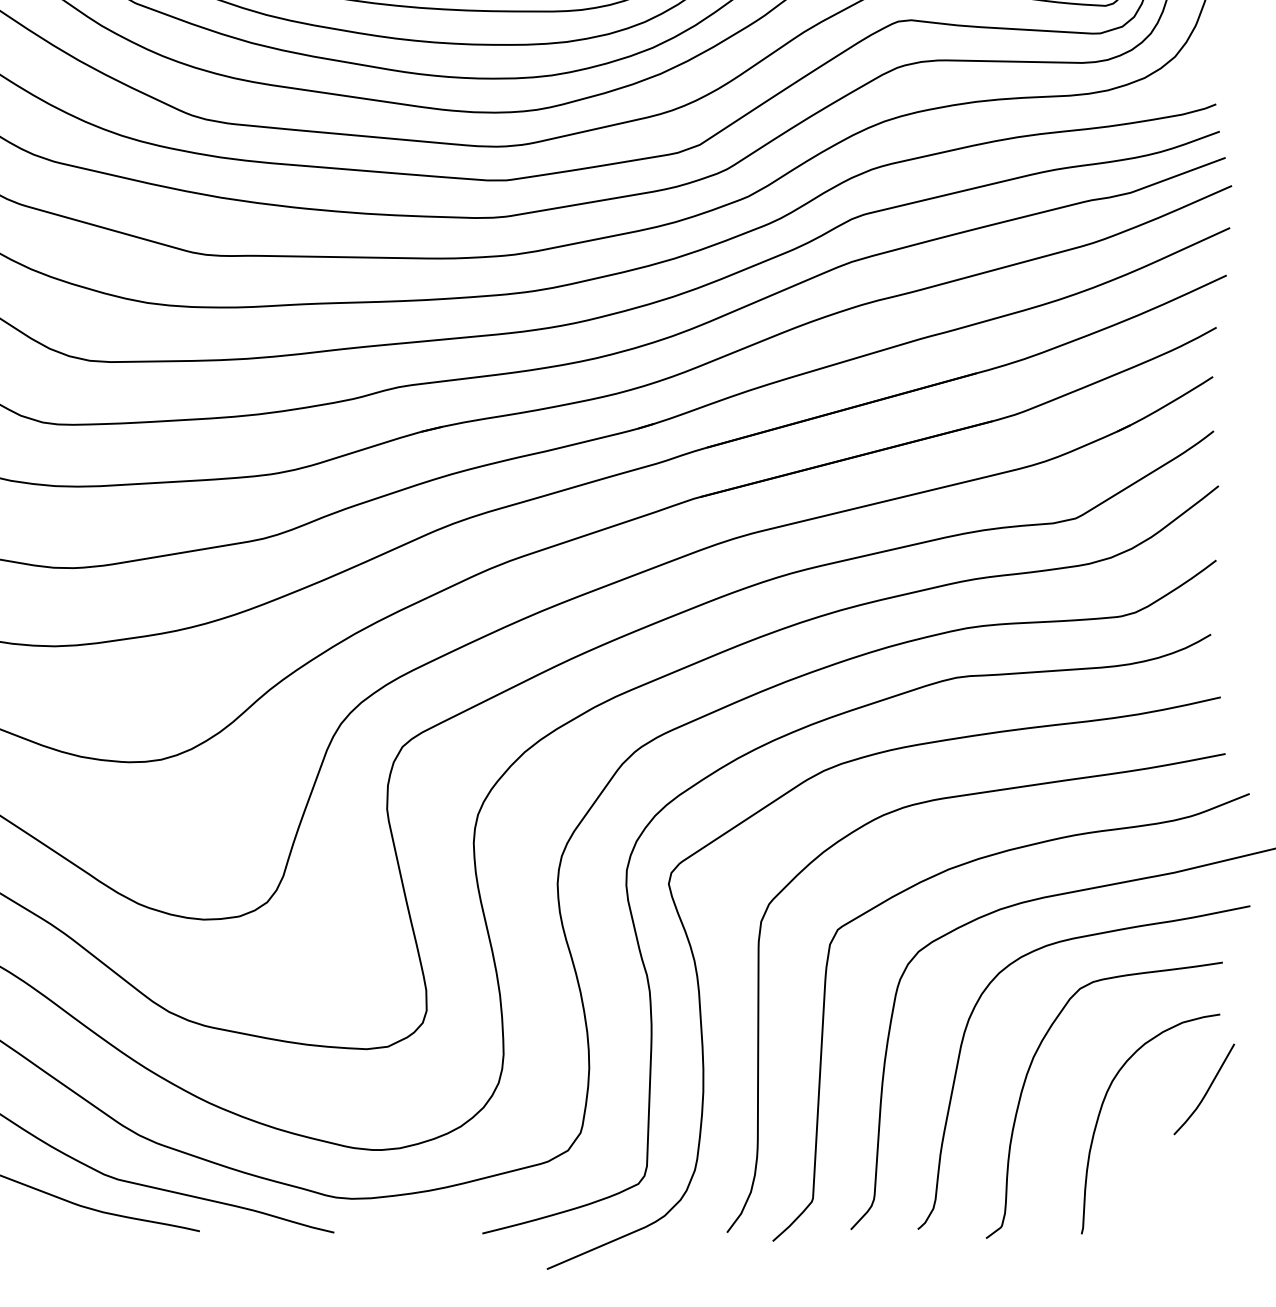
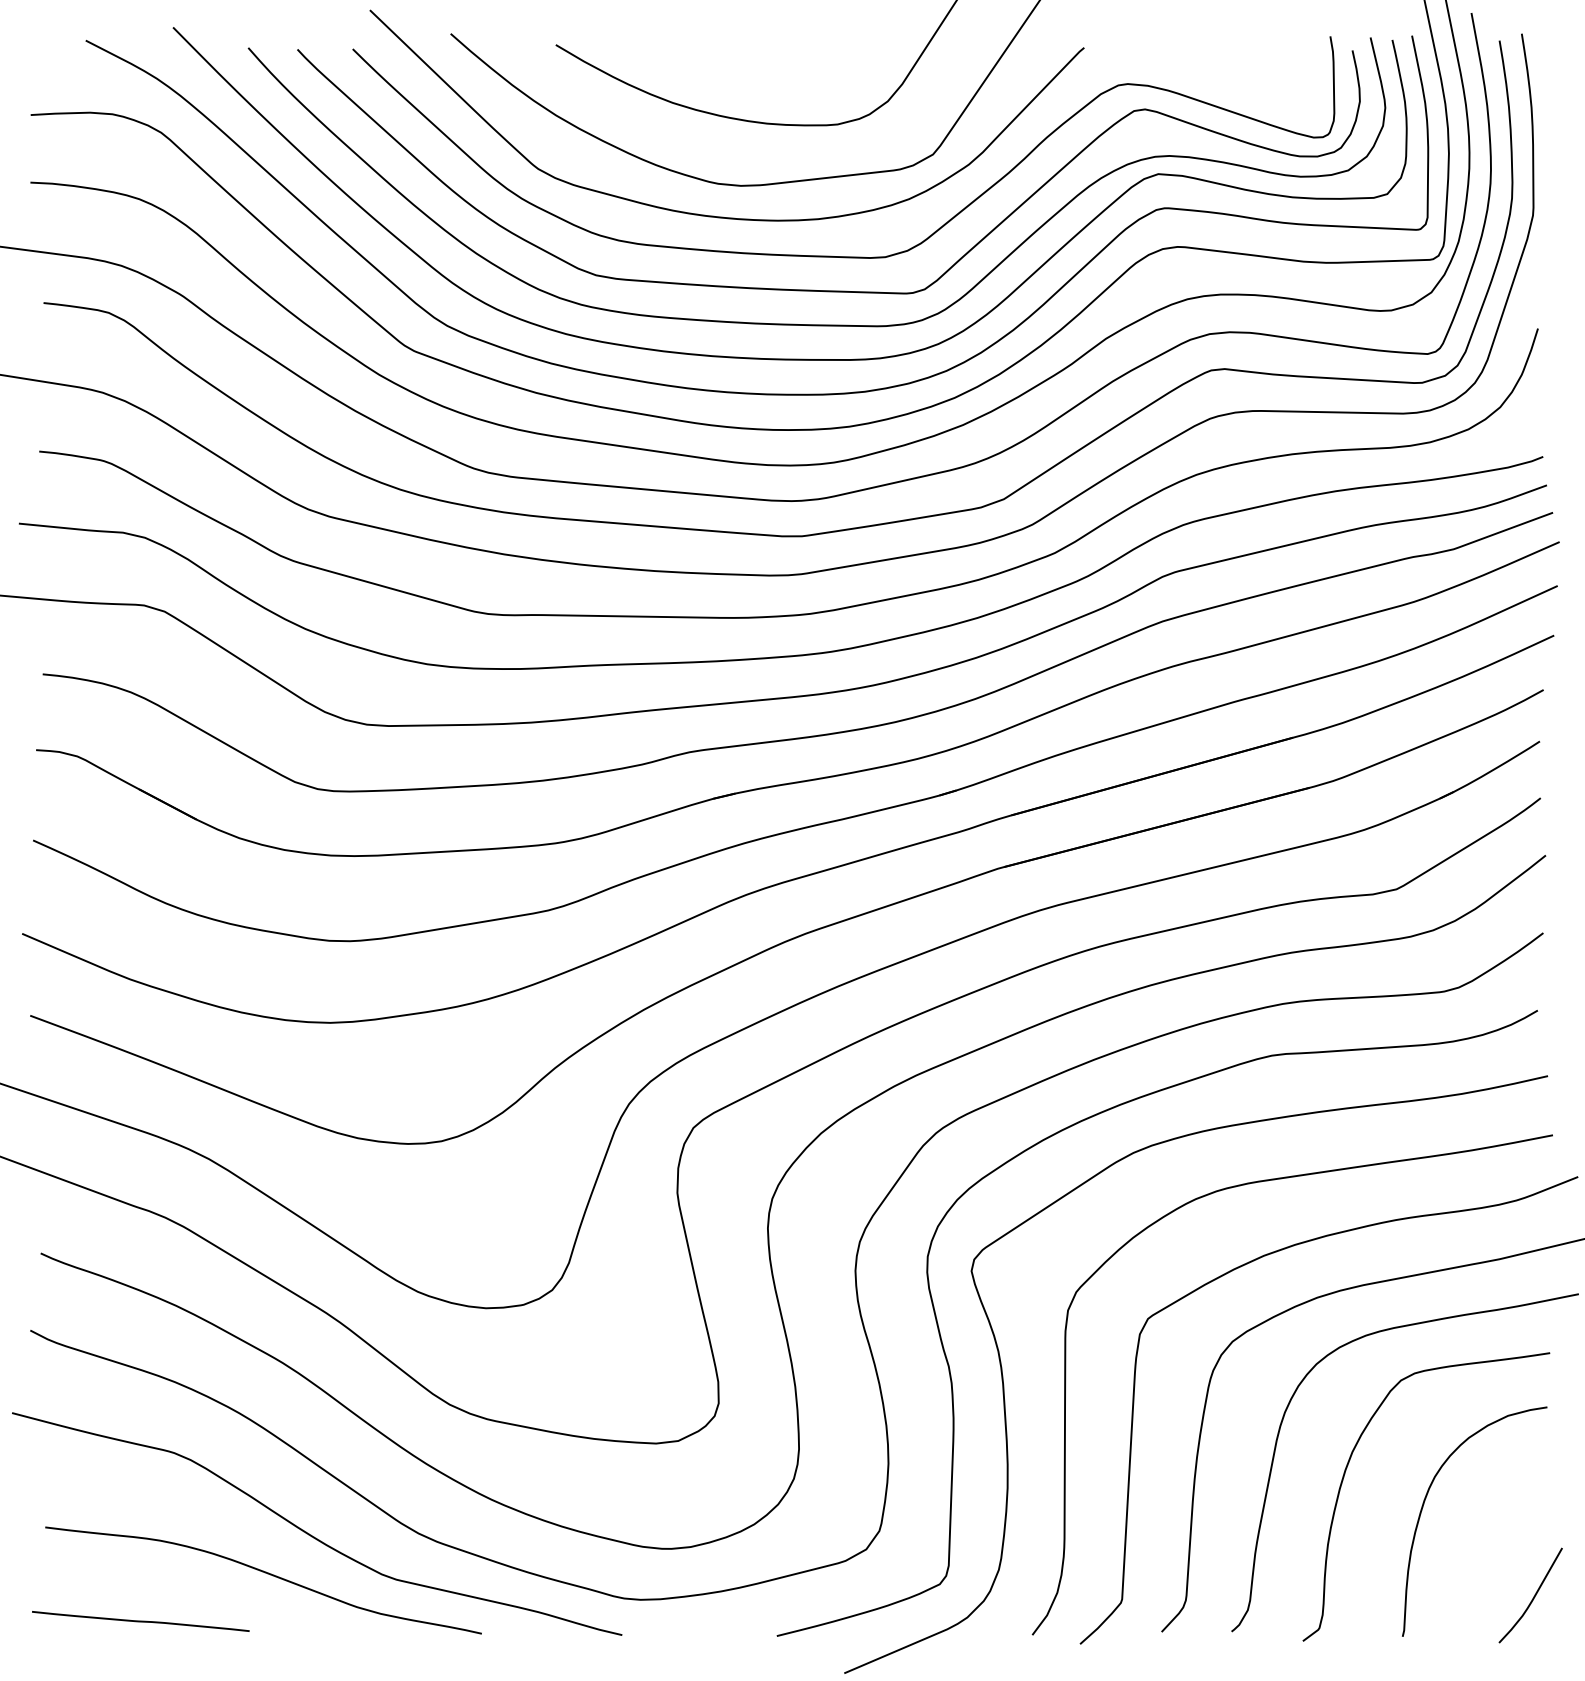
curve: (1206, 1090) -> (1533, 1596), moved

